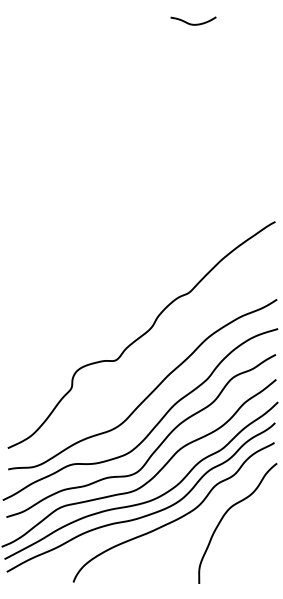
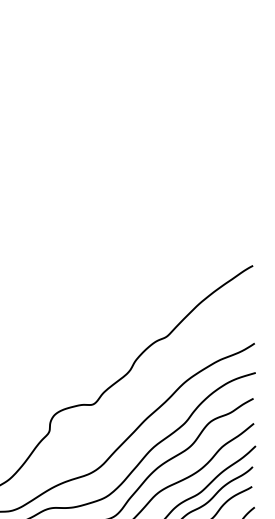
curve: (193, 23) -> (171, 67), removed

